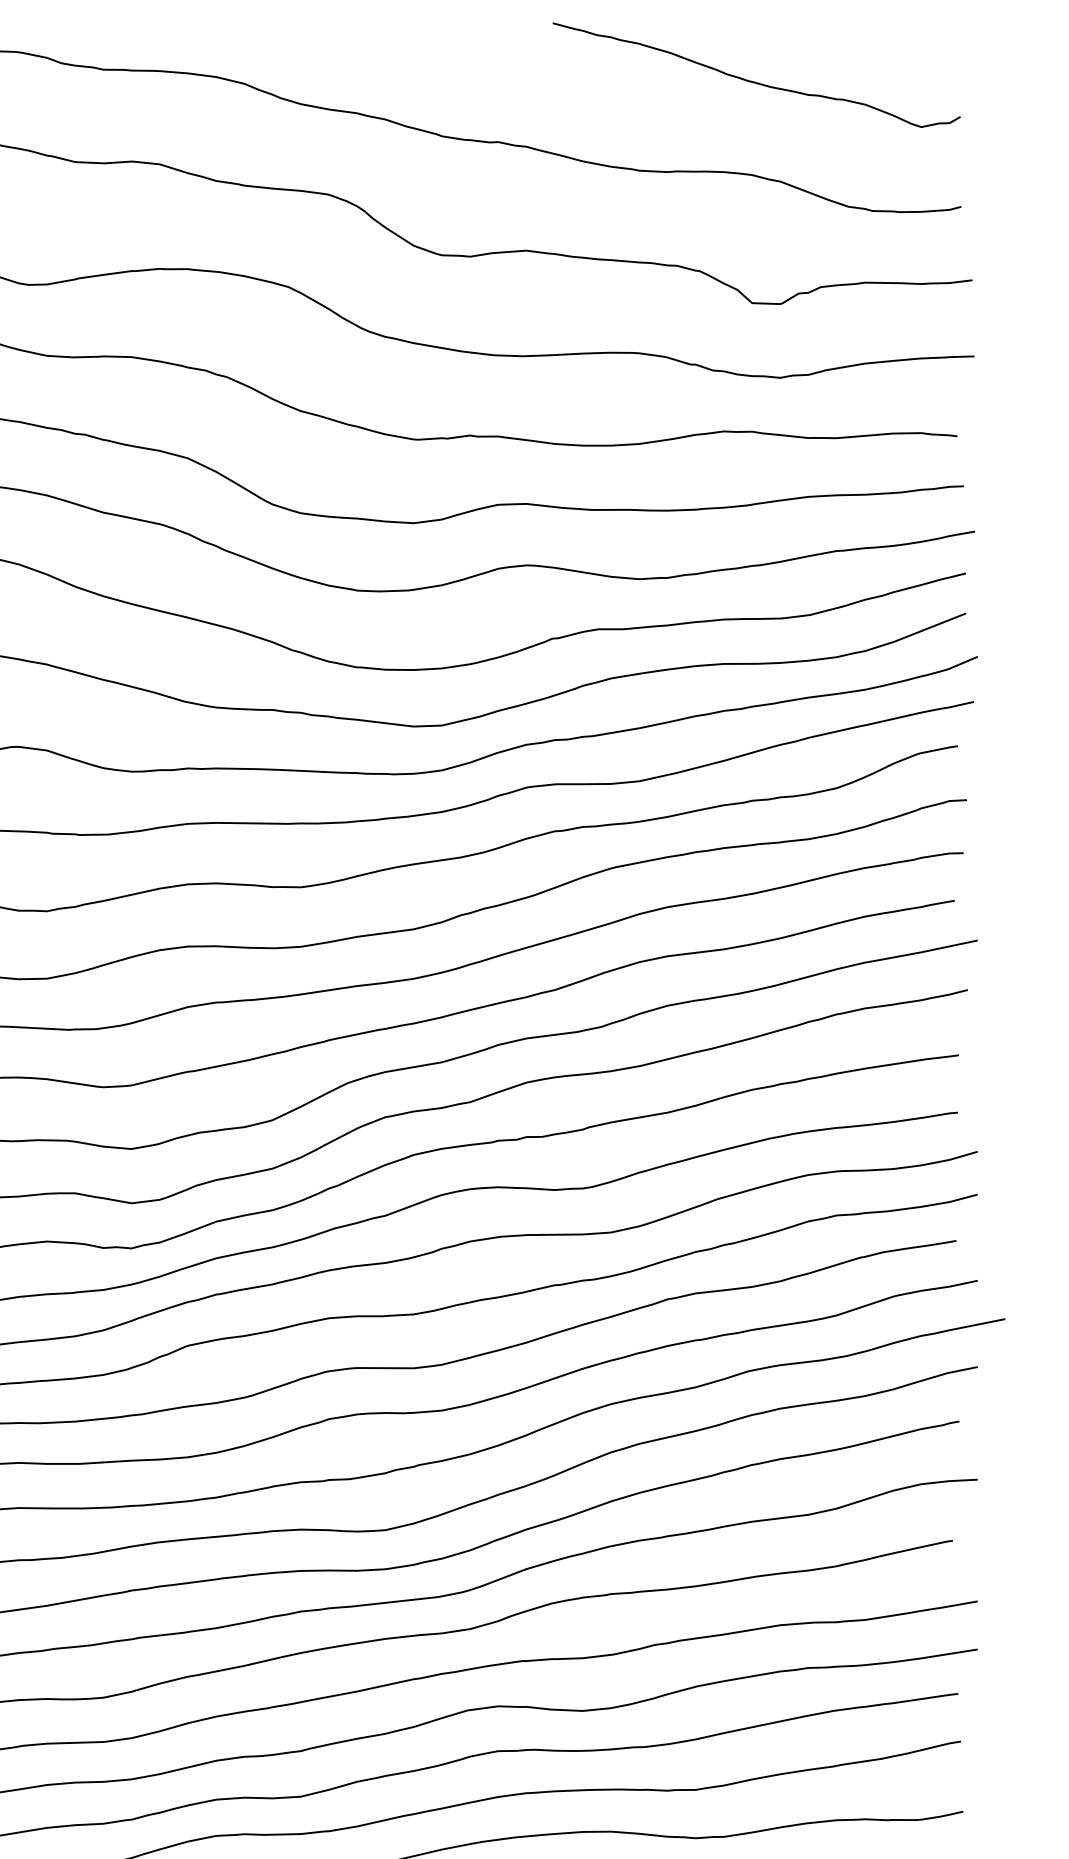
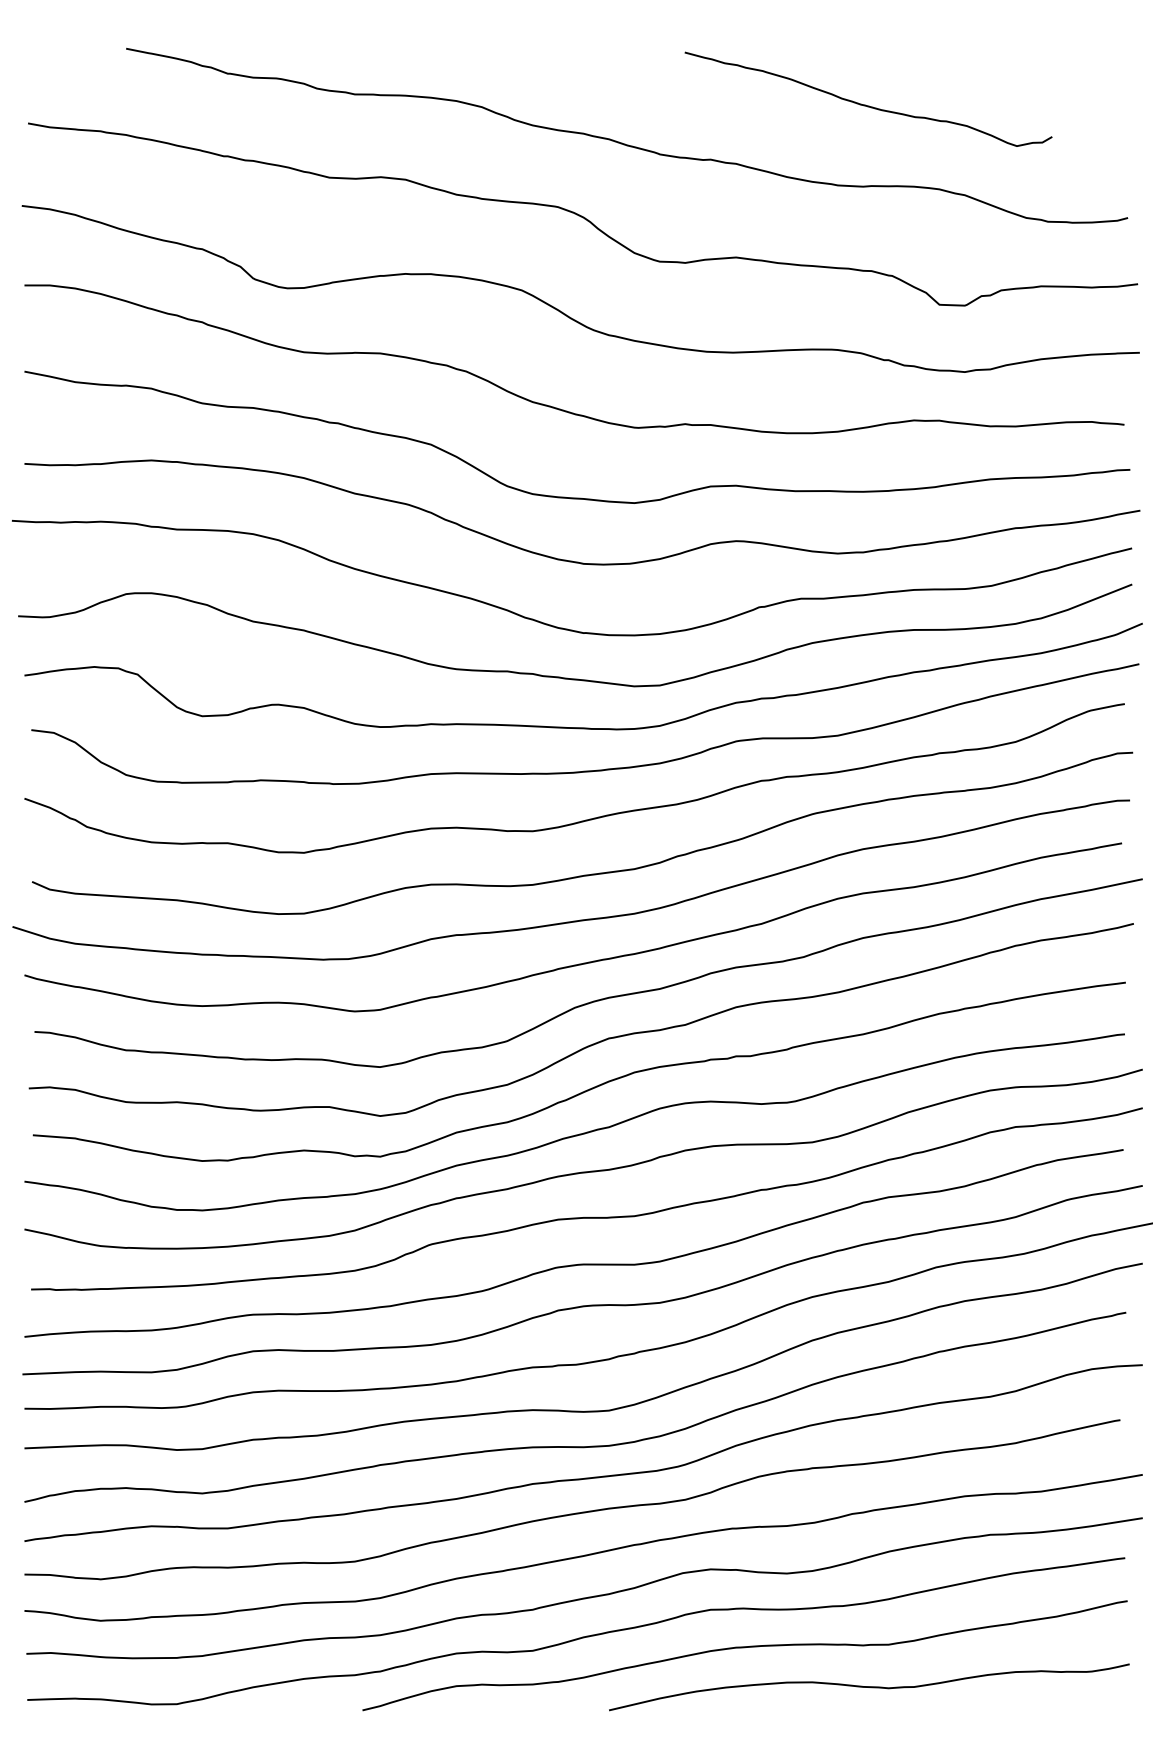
curve: (753, 80) -> (865, 104), moved

